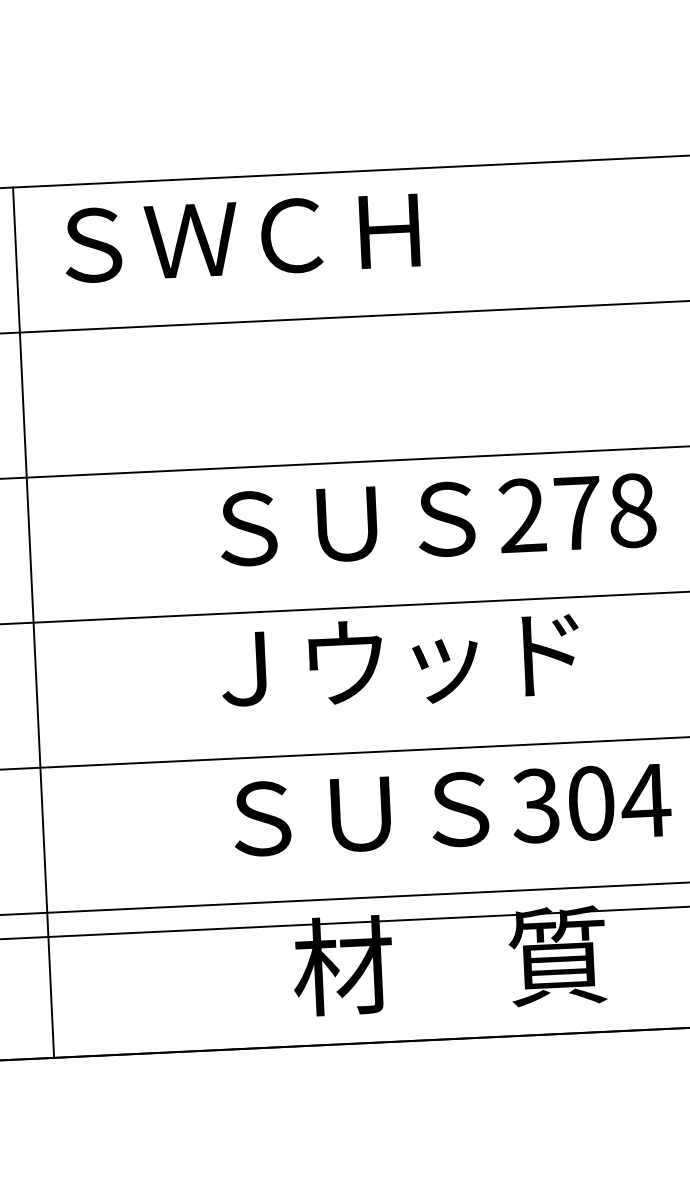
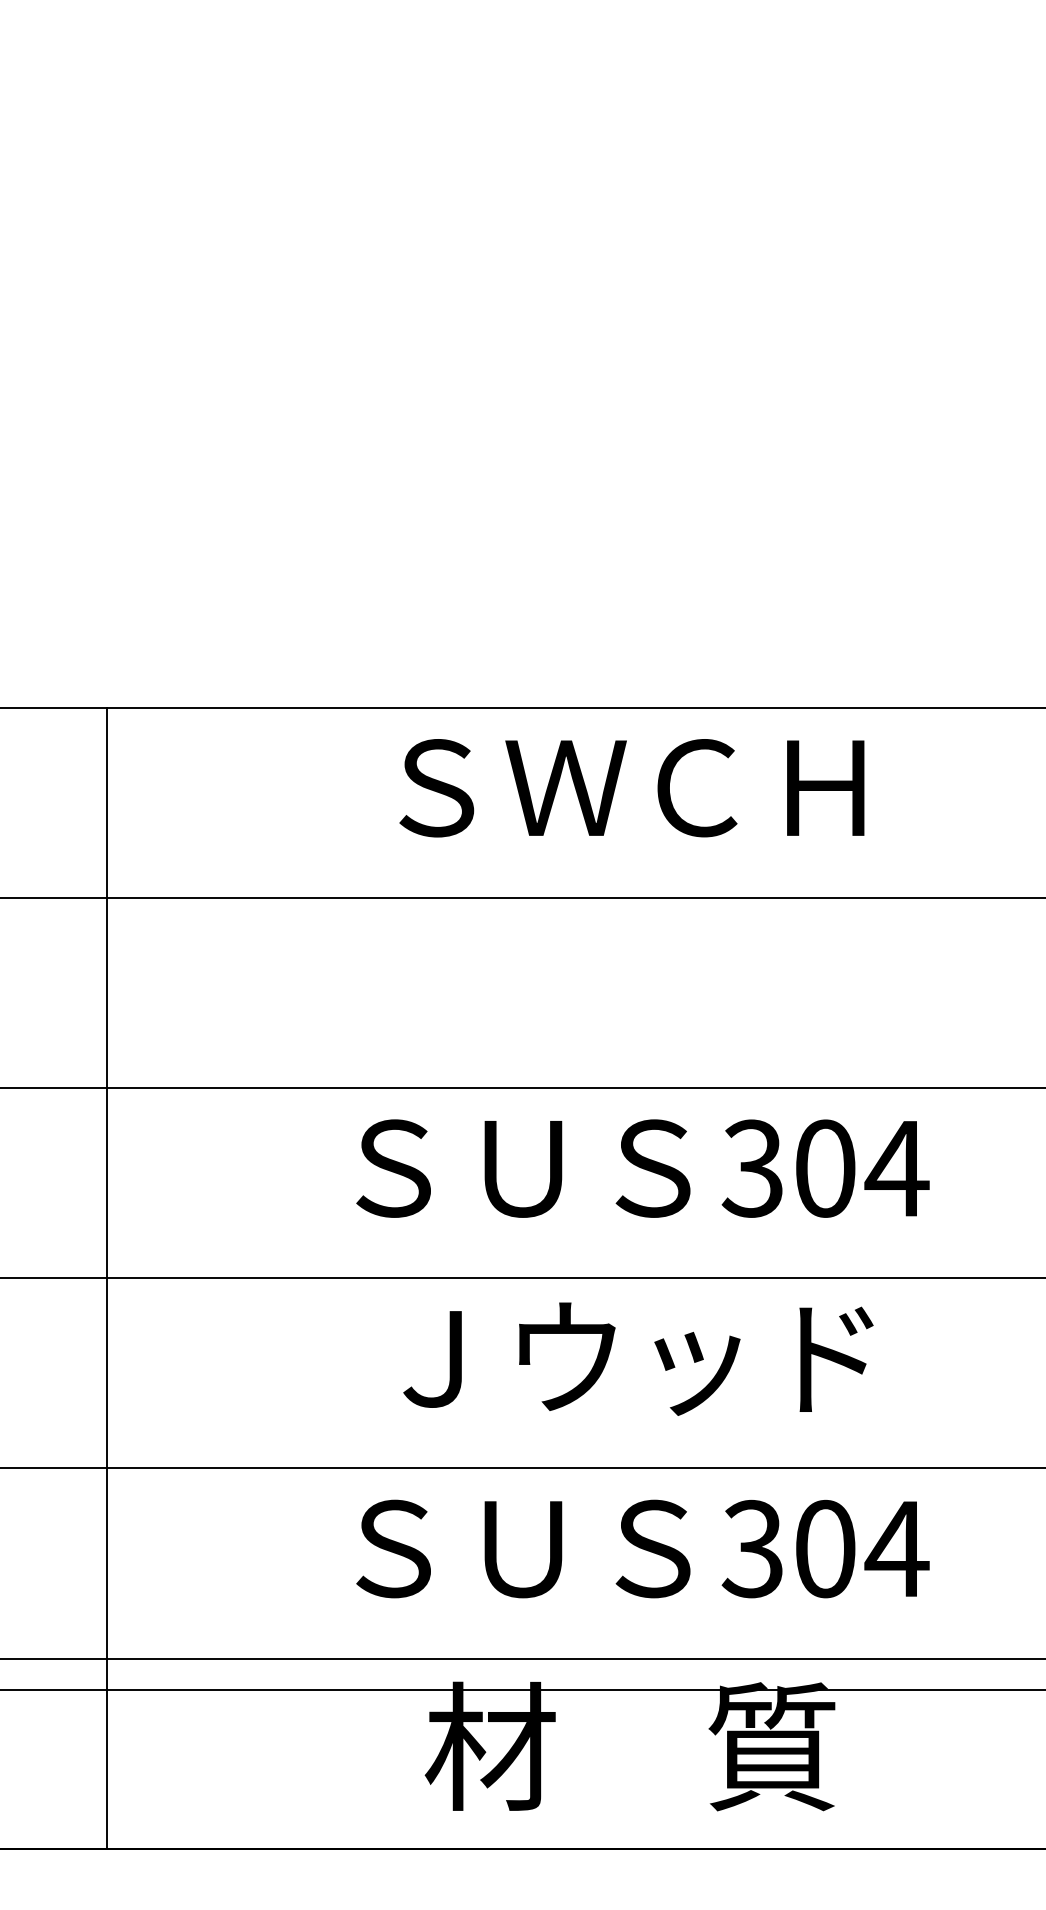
text: (241, 238) -> (631, 788), moved
text: (577, 513) -> (825, 1168), 278 -> 304
text: (400, 661) -> (638, 1358), moved

